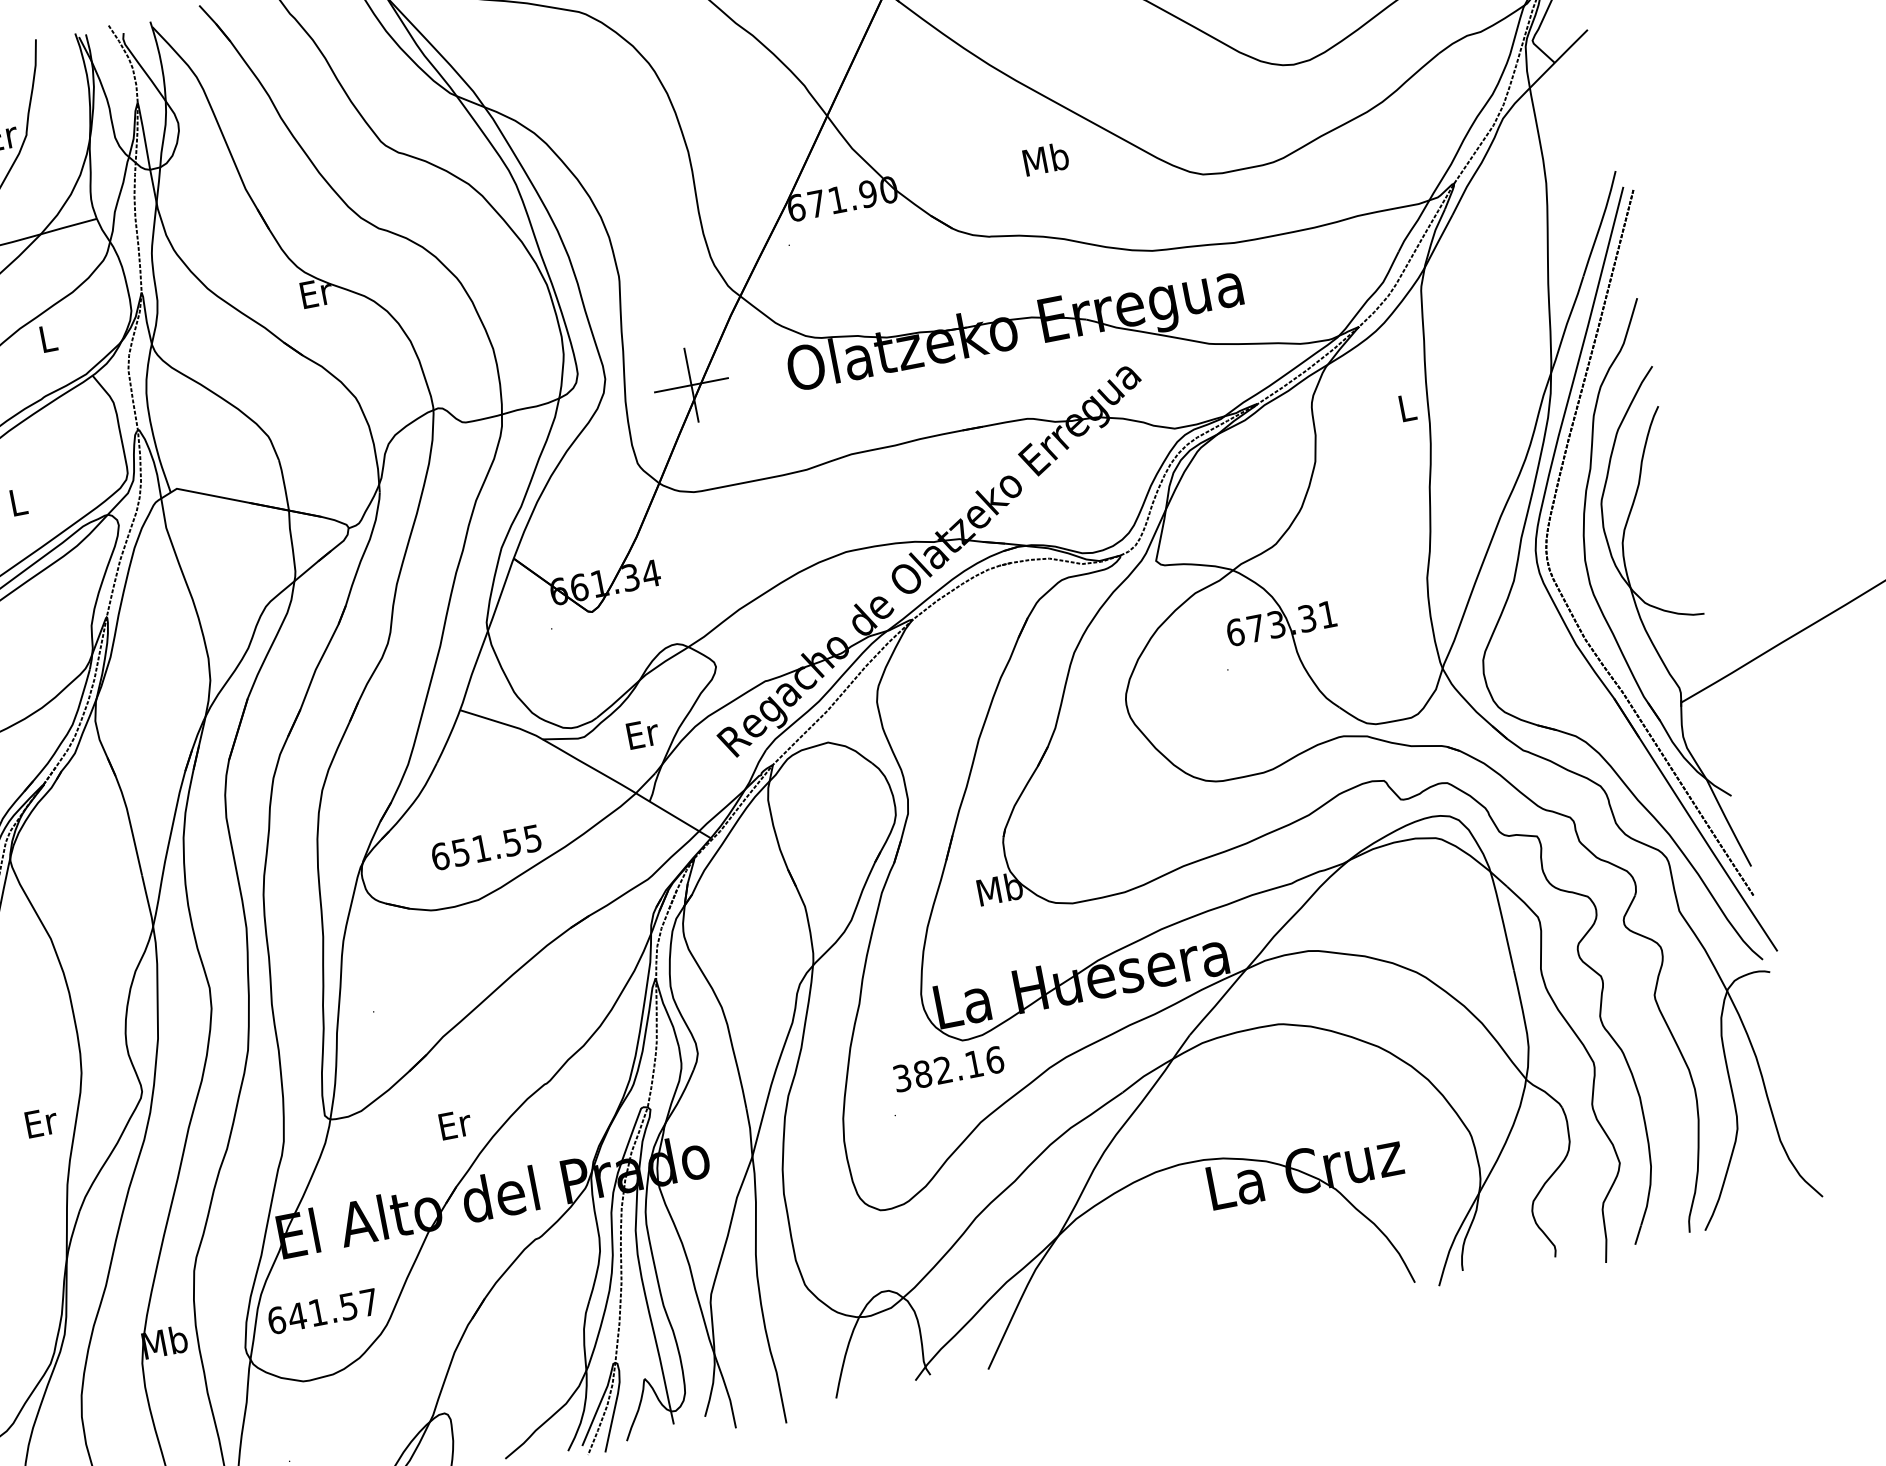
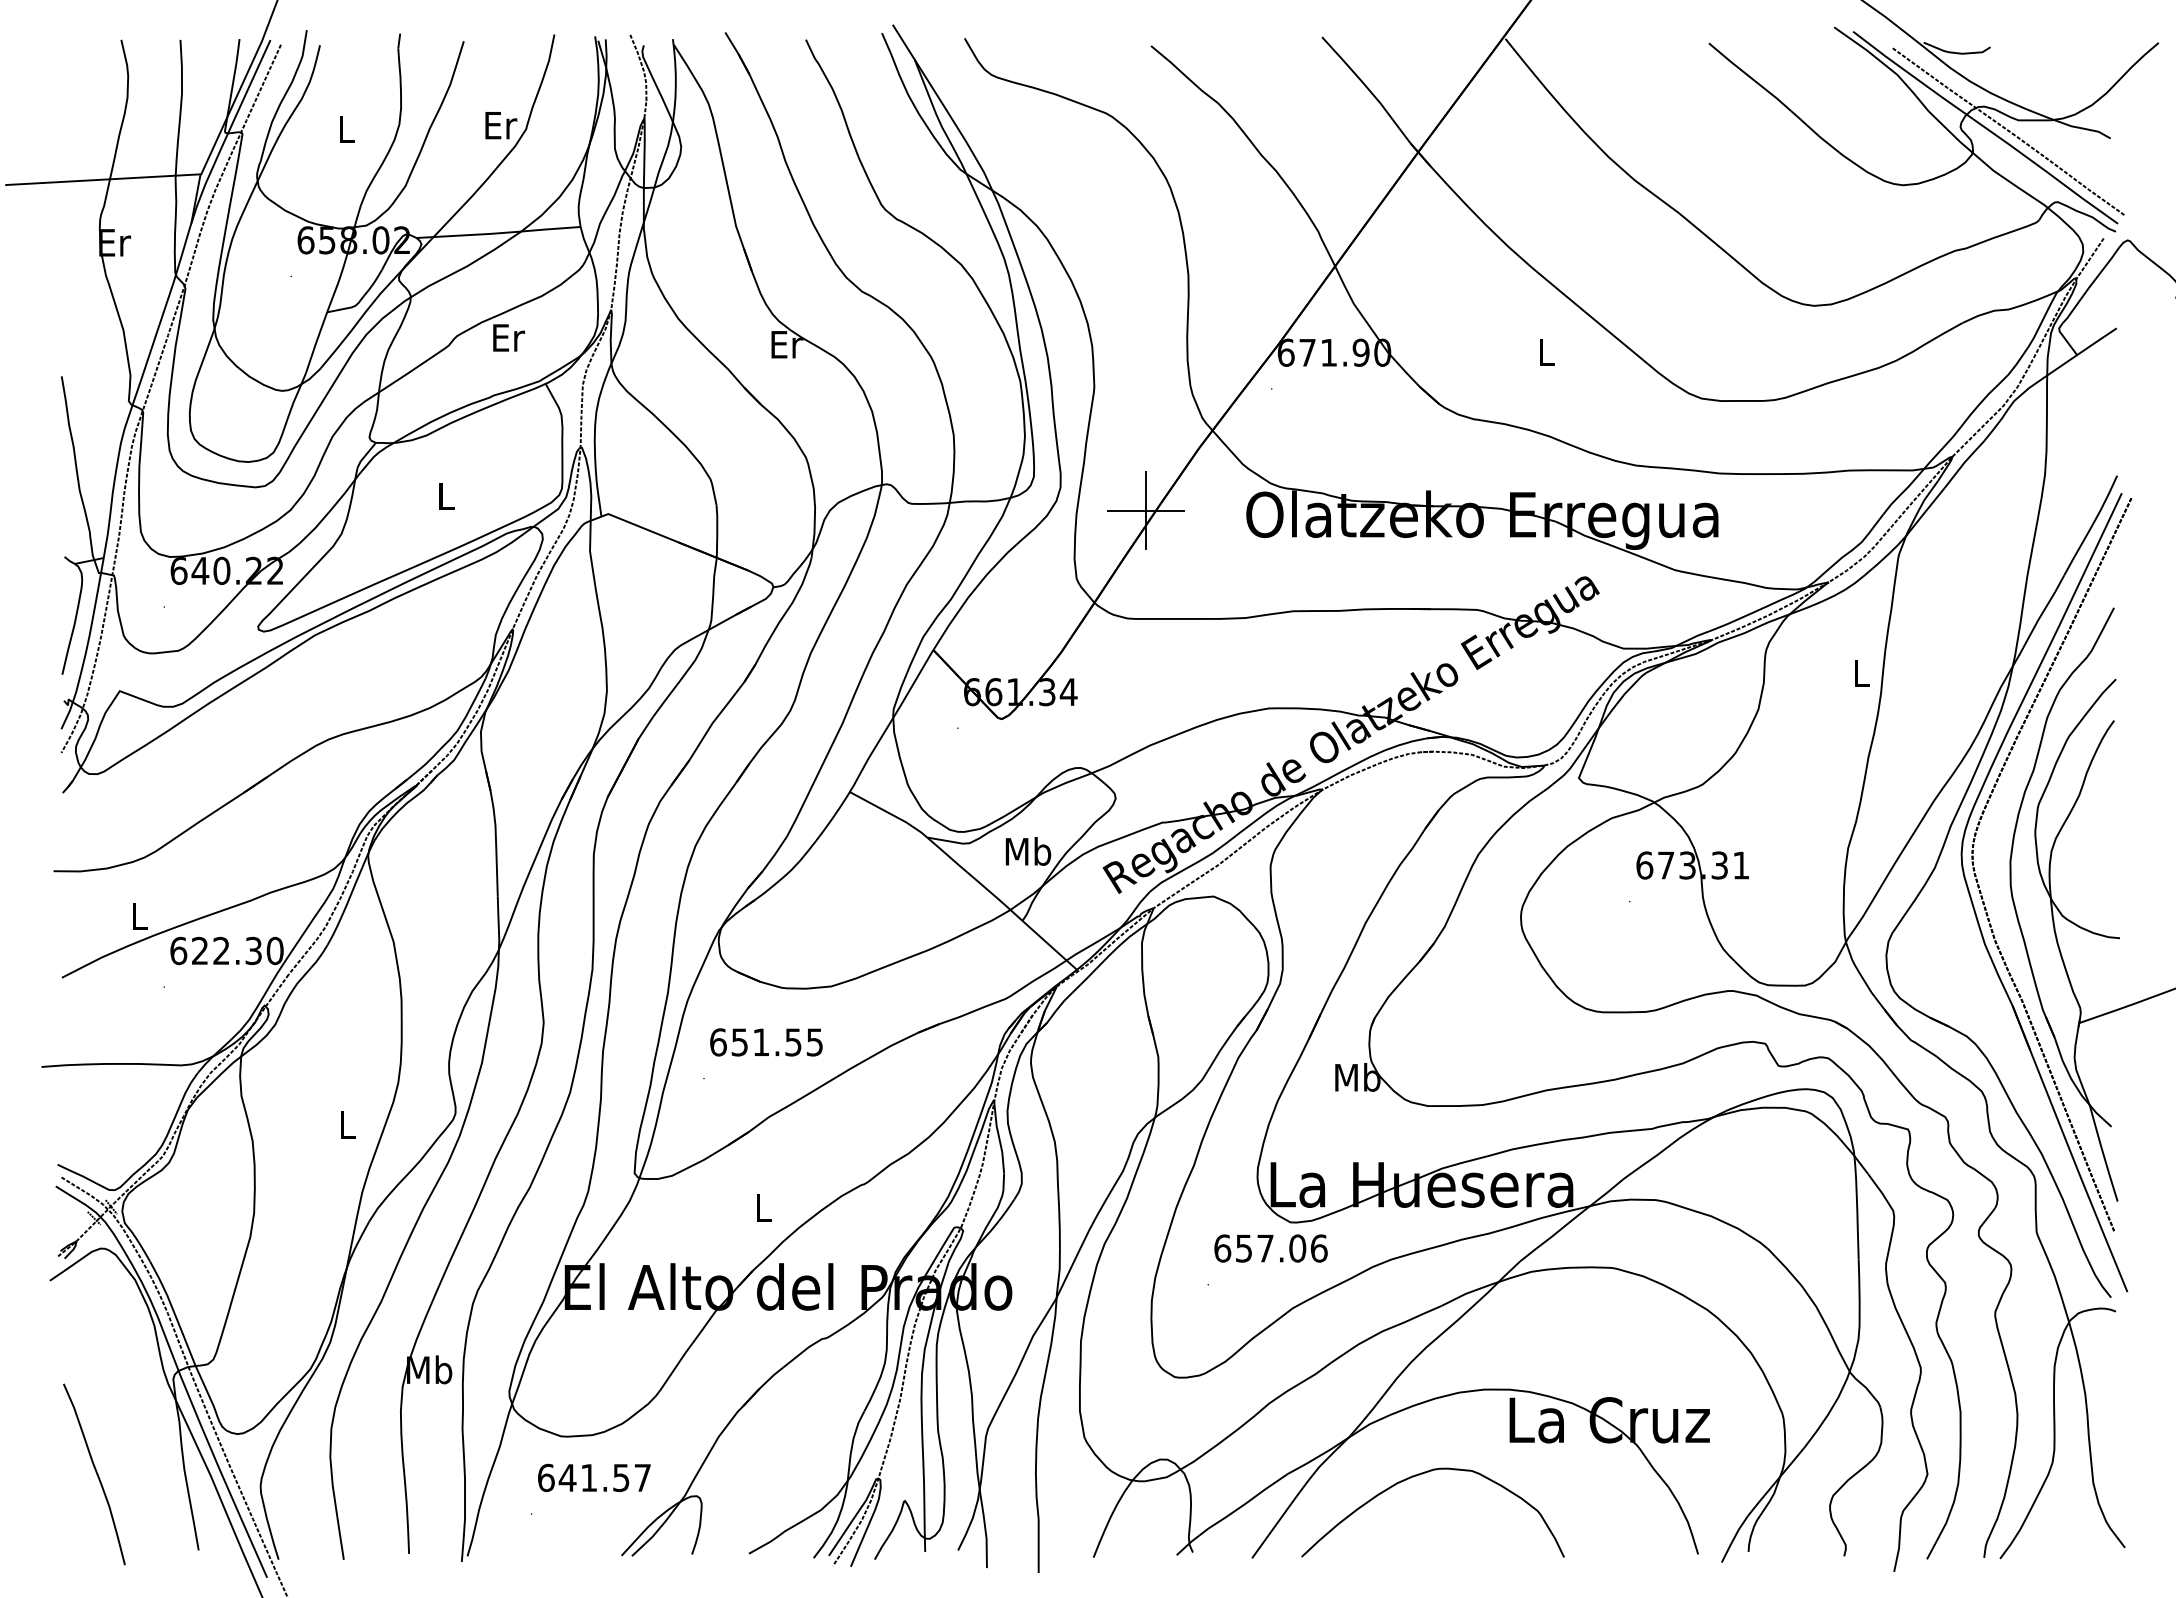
text: (1045, 159) -> (1546, 352), Mb -> L
text: (48, 338) -> (508, 337), L -> Er
text: (642, 733) -> (1028, 851), Er -> Mb
text: (486, 847) -> (766, 1042), moved
text: (938, 1071) -> (1260, 1248), 382.16 -> 657.06
text: (41, 1122) -> (348, 1124), Er -> L
text: (455, 1124) -> (764, 1207), Er -> L
curve: (1133, 1259) -> (1419, 1475), added
text: (322, 1311) -> (594, 1477), moved

